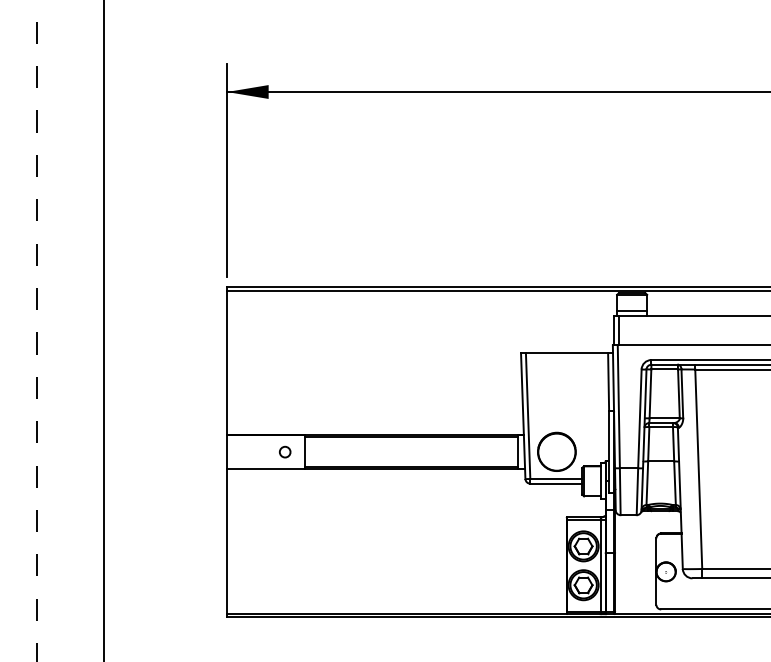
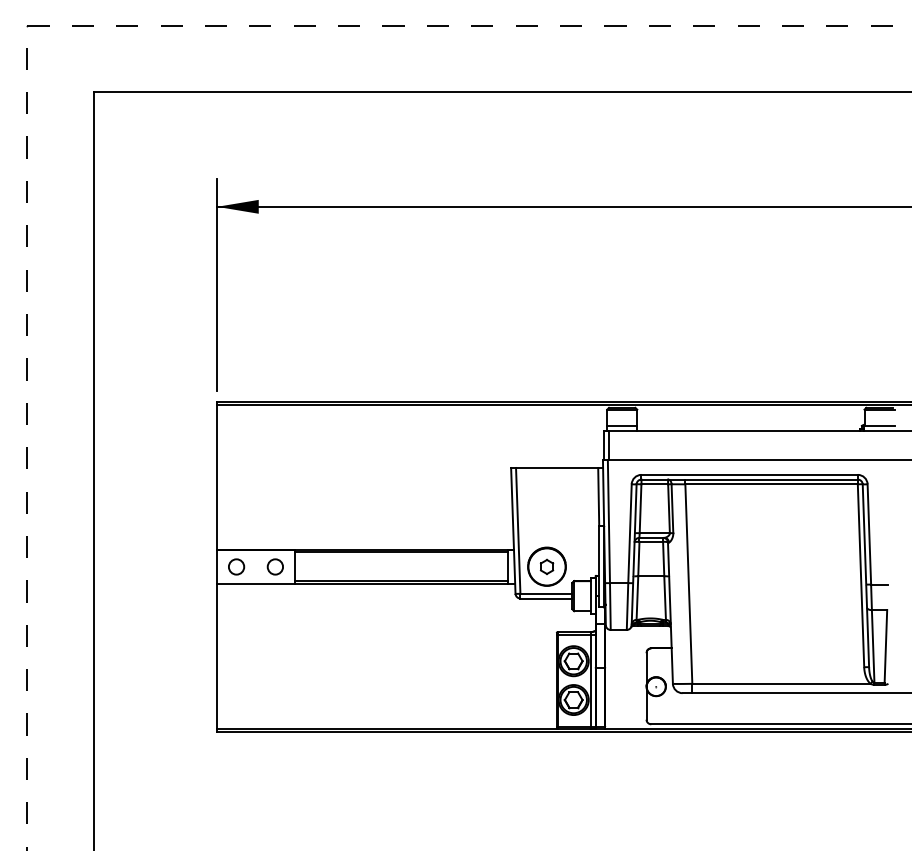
circle: (246, 451) -> (236, 566), added
circle: (284, 451) -> (274, 566), size x1.43
part: (556, 451) -> (546, 566), added

